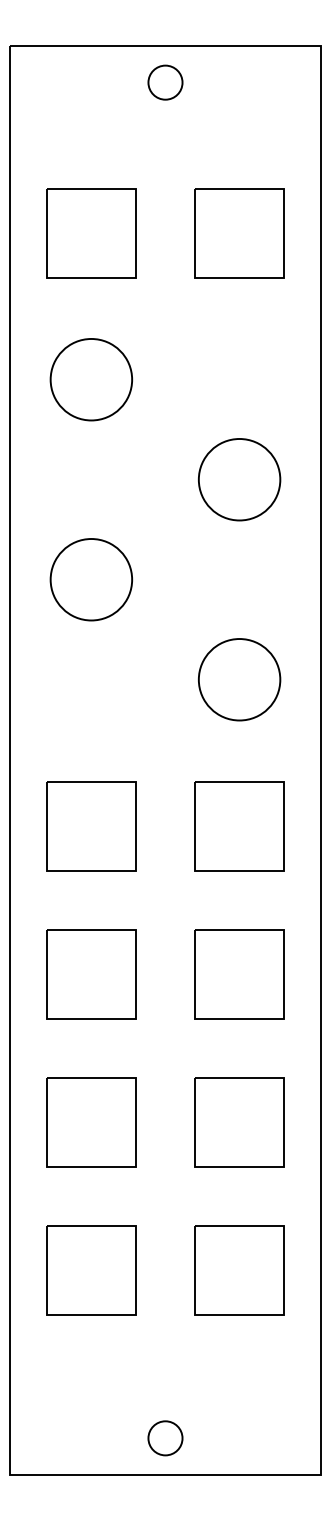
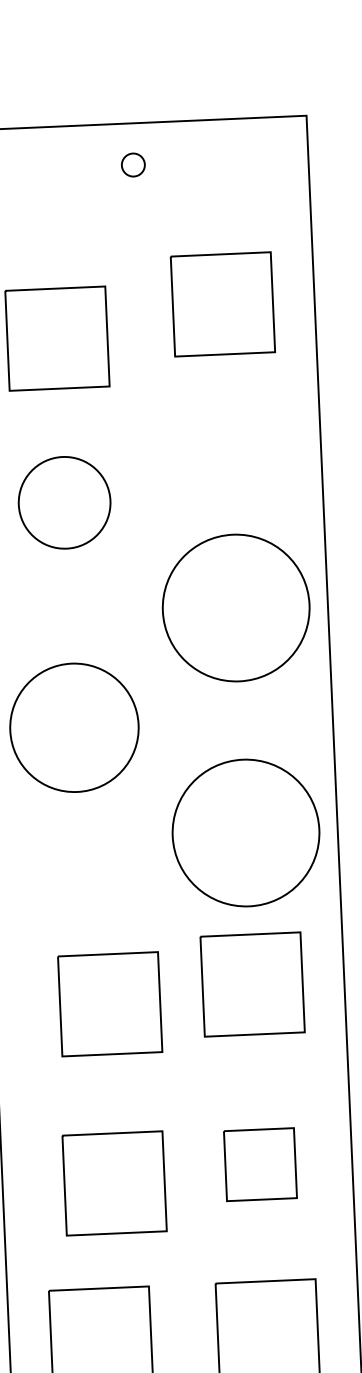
circle: (165, 82) -> (133, 164), size x0.6
part: (239, 233) -> (222, 304), moved
circle: (239, 479) -> (236, 607), size x1.6
circle: (91, 579) -> (74, 727), size x1.4
circle: (239, 679) -> (245, 832), size x1.6
part: (91, 826) -> (110, 1004), moved
part: (239, 826) -> (252, 984), moved
part: (91, 974) -> (114, 1183), moved
part: (239, 974) -> (260, 1164), size x0.7

